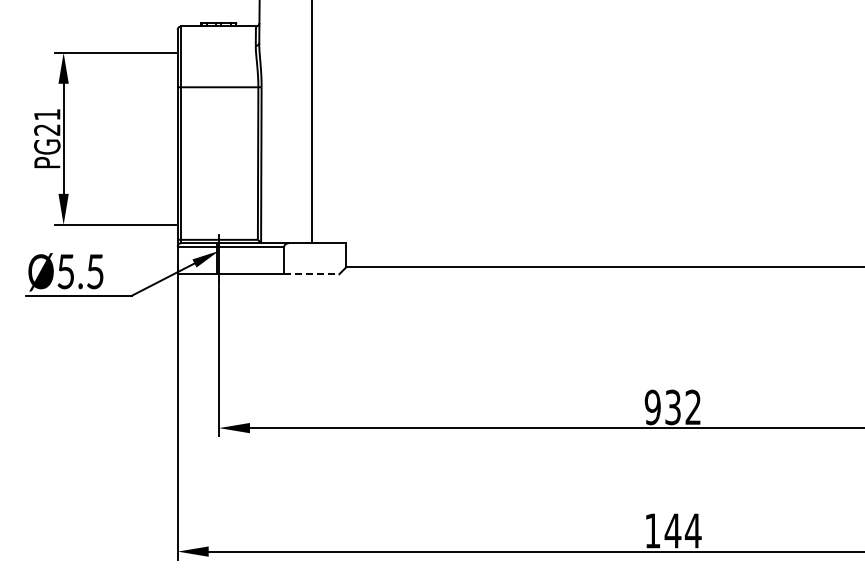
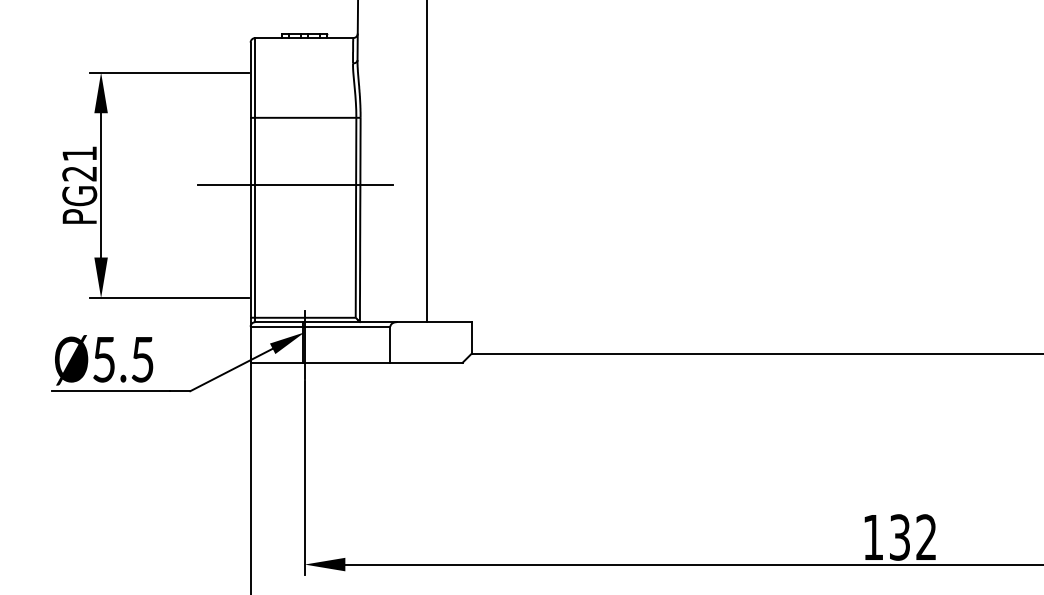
line: (211, 138) -> (294, 184), added
line: (311, 274) -> (425, 363), dashed -> solid
text: (652, 407) -> (872, 537), 932 -> 132

